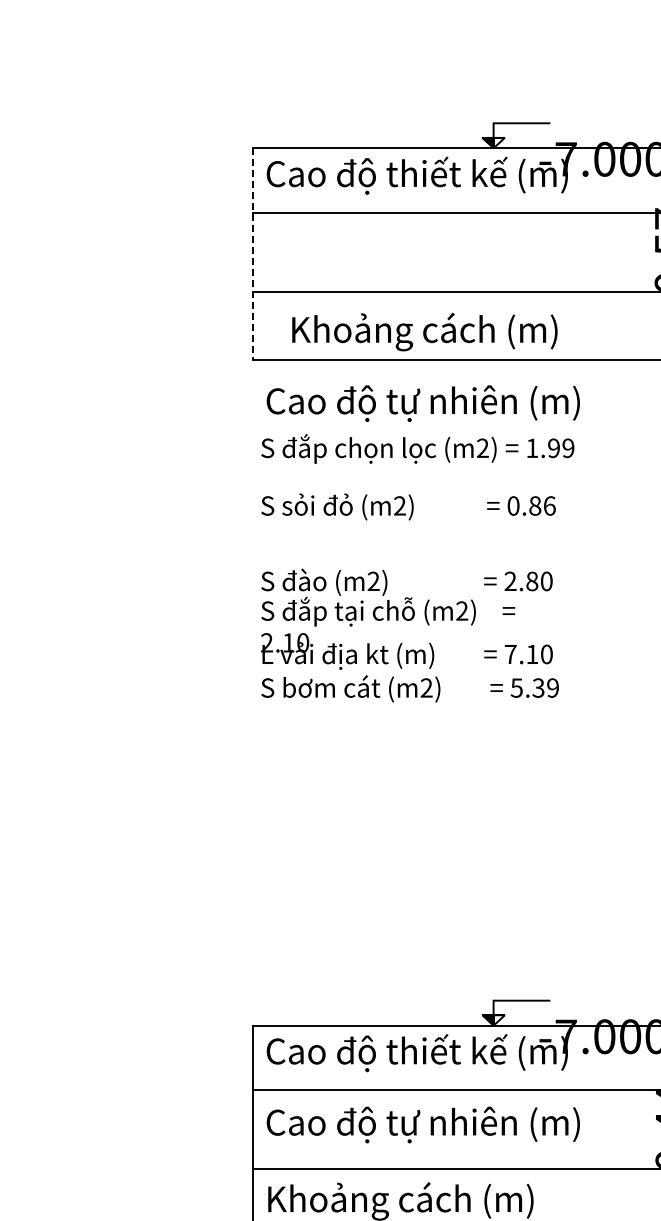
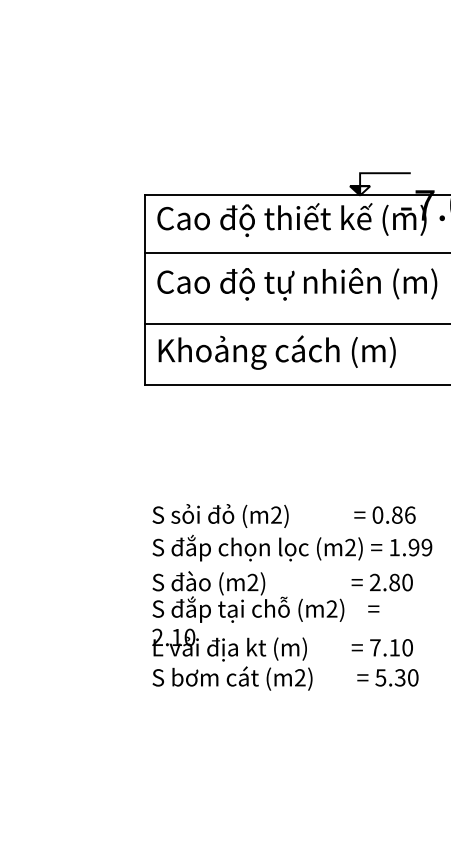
line: (252, 254) -> (144, 290), dashed -> solid
text: (424, 331) -> (276, 352), moved
text: (422, 403) -> (296, 284), moved
text: (417, 448) -> (292, 547), moved
text: (552, 687) -> (412, 677), 5.39 -> 5.30

